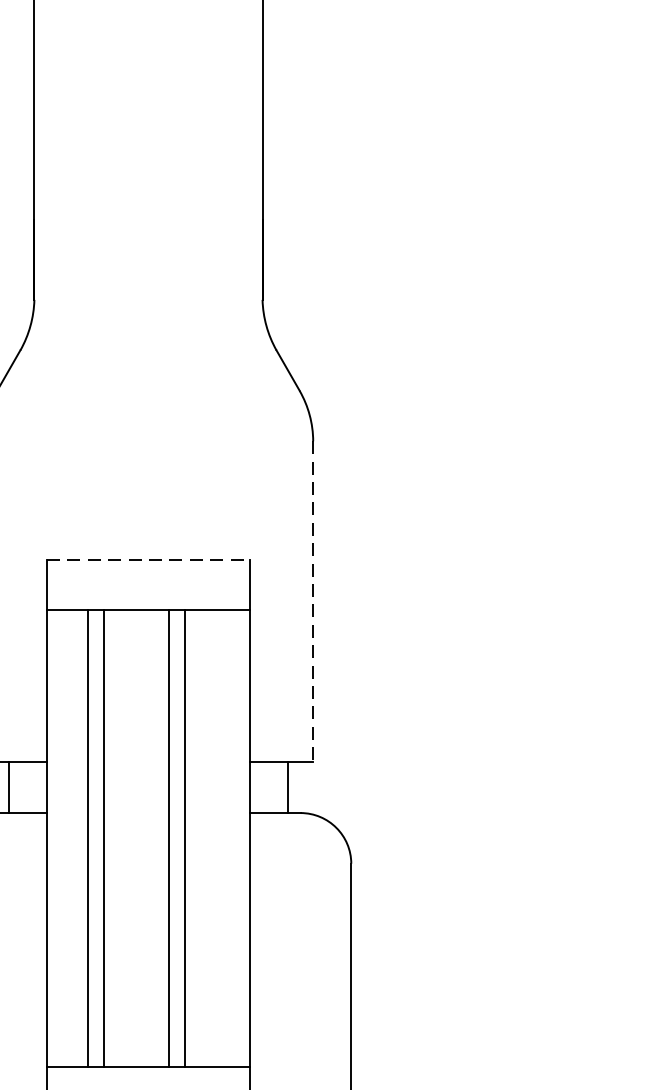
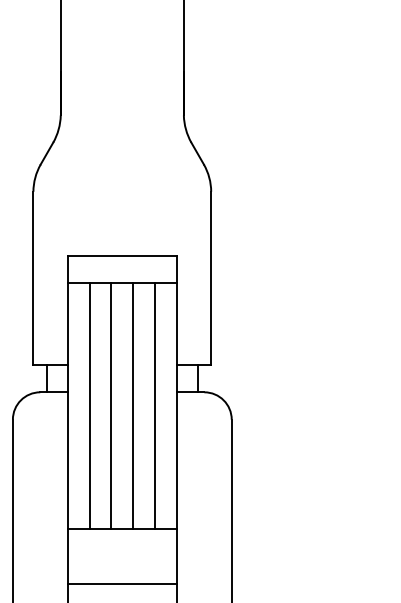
line: (148, 559) -> (122, 255), dashed -> solid
line: (313, 602) -> (211, 278), dashed -> solid
line: (104, 837) -> (111, 405), moved
line: (185, 837) -> (155, 405), moved

